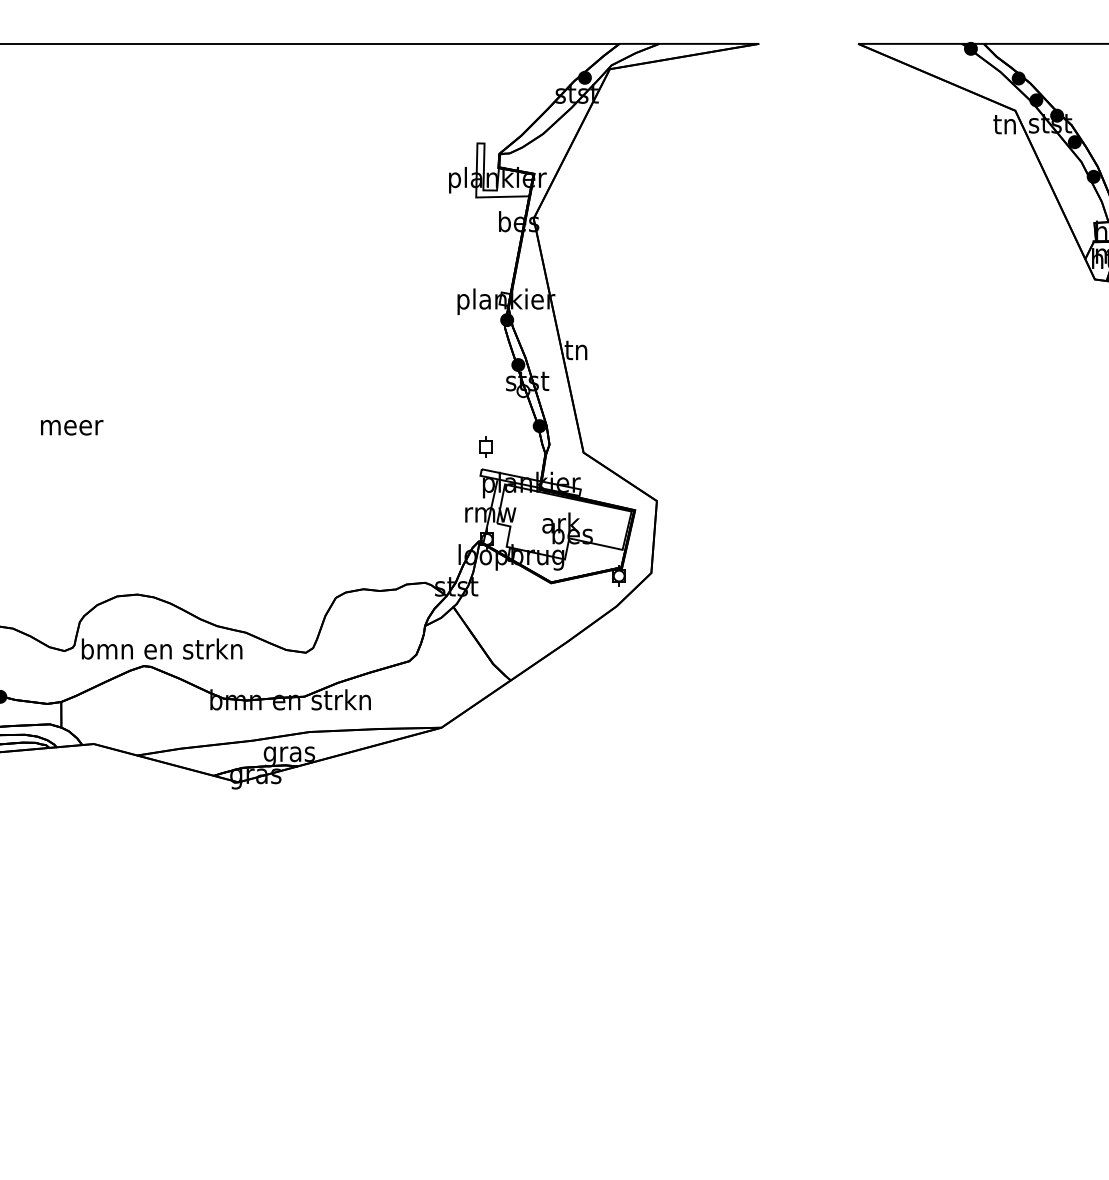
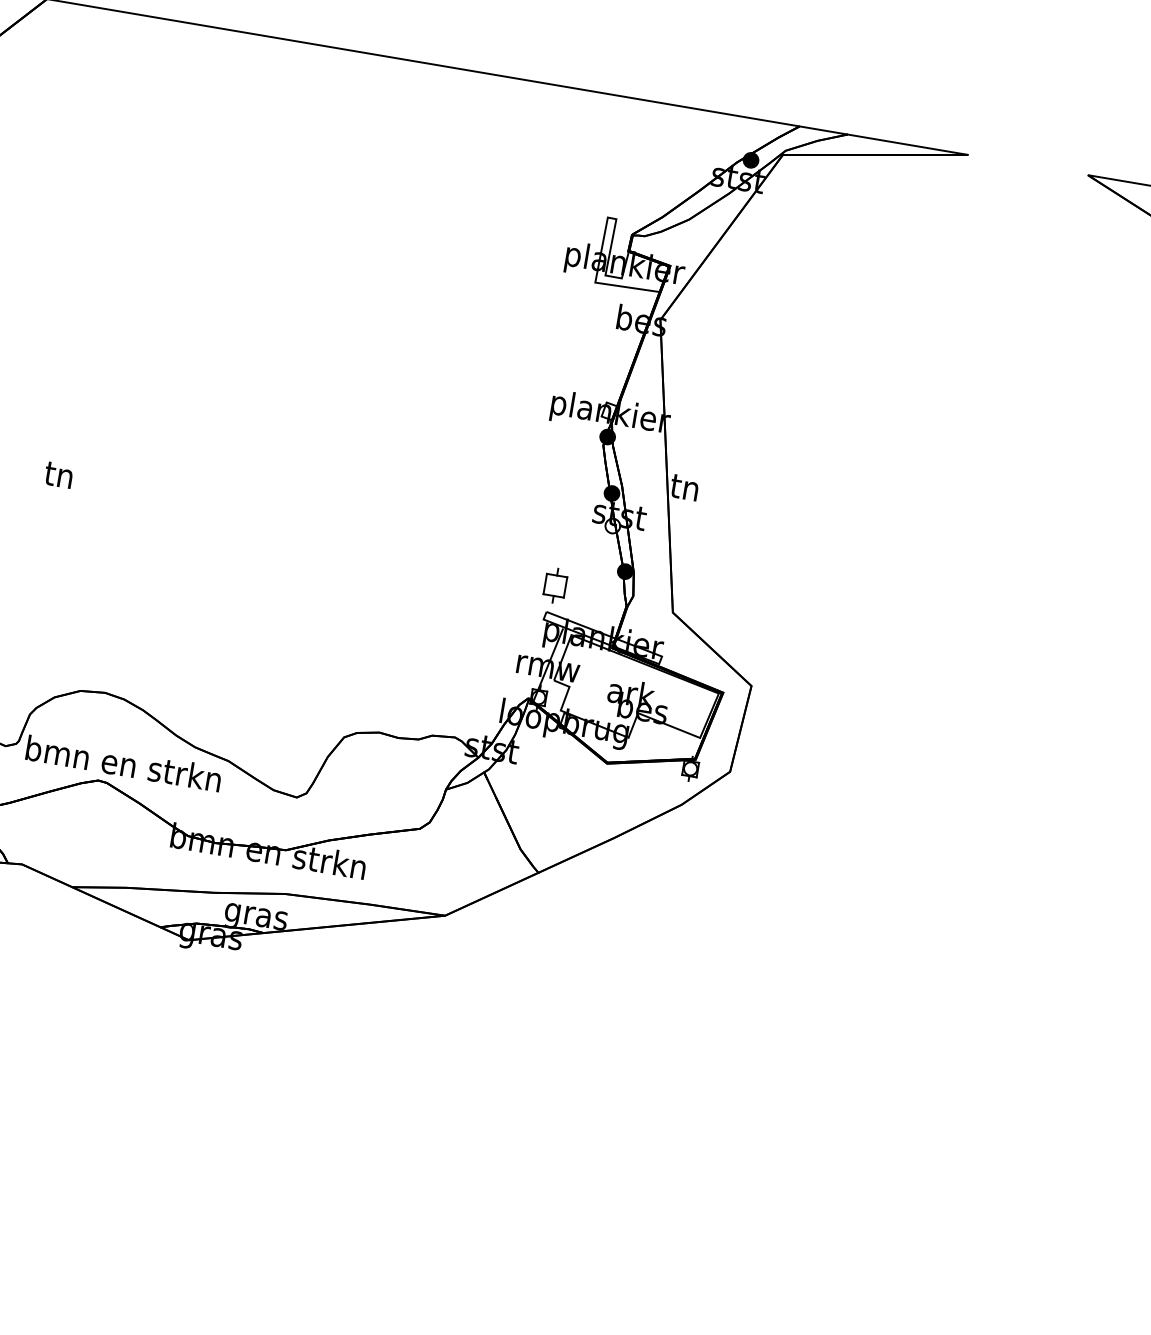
text: (72, 425) -> (61, 475), meer -> tn
part: (485, 446) -> (555, 585), size x1.4

